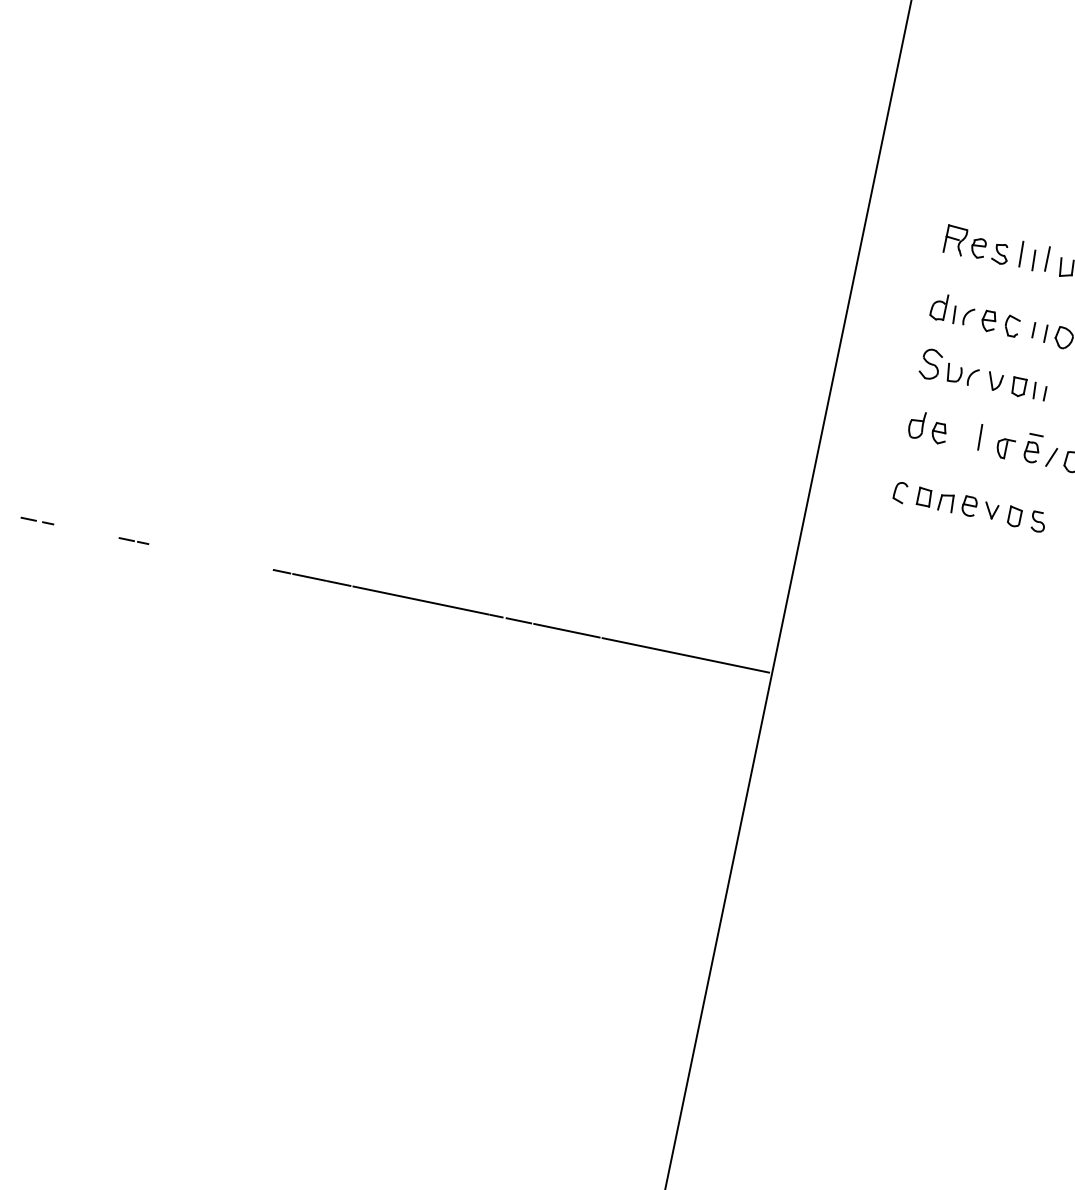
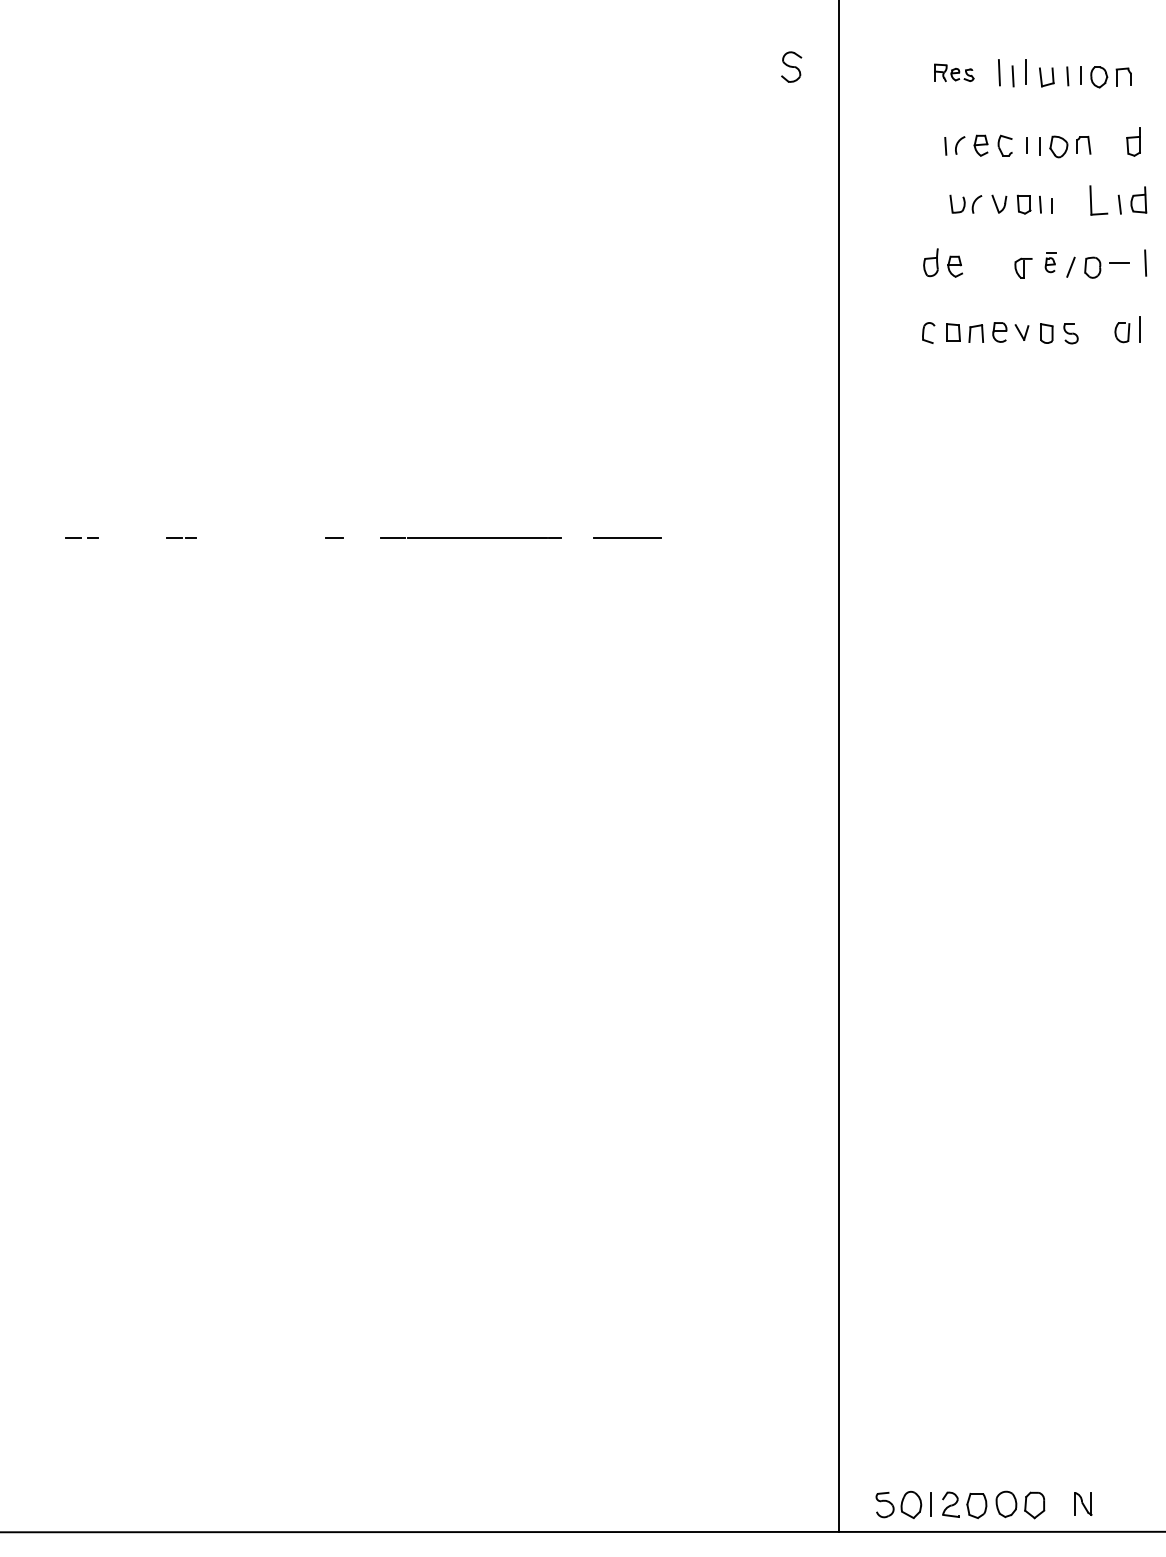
part: (977, 244) -> (954, 72), size x0.6
part: (938, 306) -> (928, 141), removed
part: (930, 363) -> (791, 66), moved
line: (979, 436) -> (995, 261), removed
part: (1032, 448) -> (1050, 262), size x0.7
line: (309, 577) -> (362, 537), removed
line: (518, 620) -> (577, 537), removed
line: (685, 655) -> (749, 537), removed

